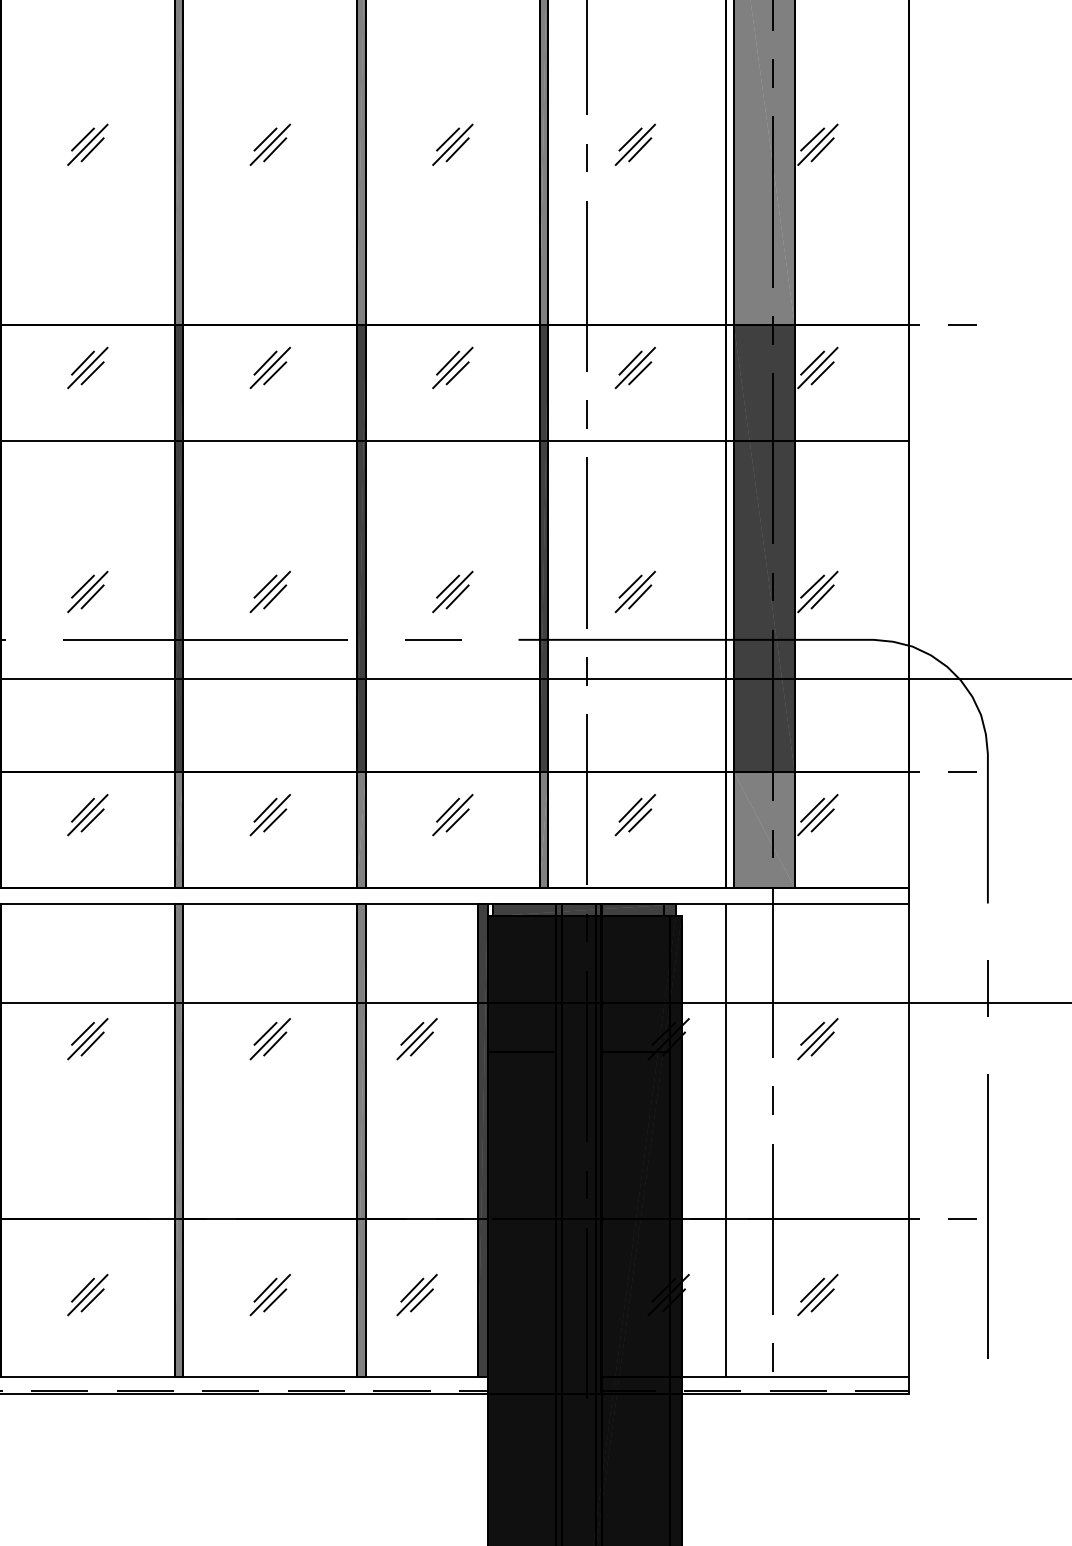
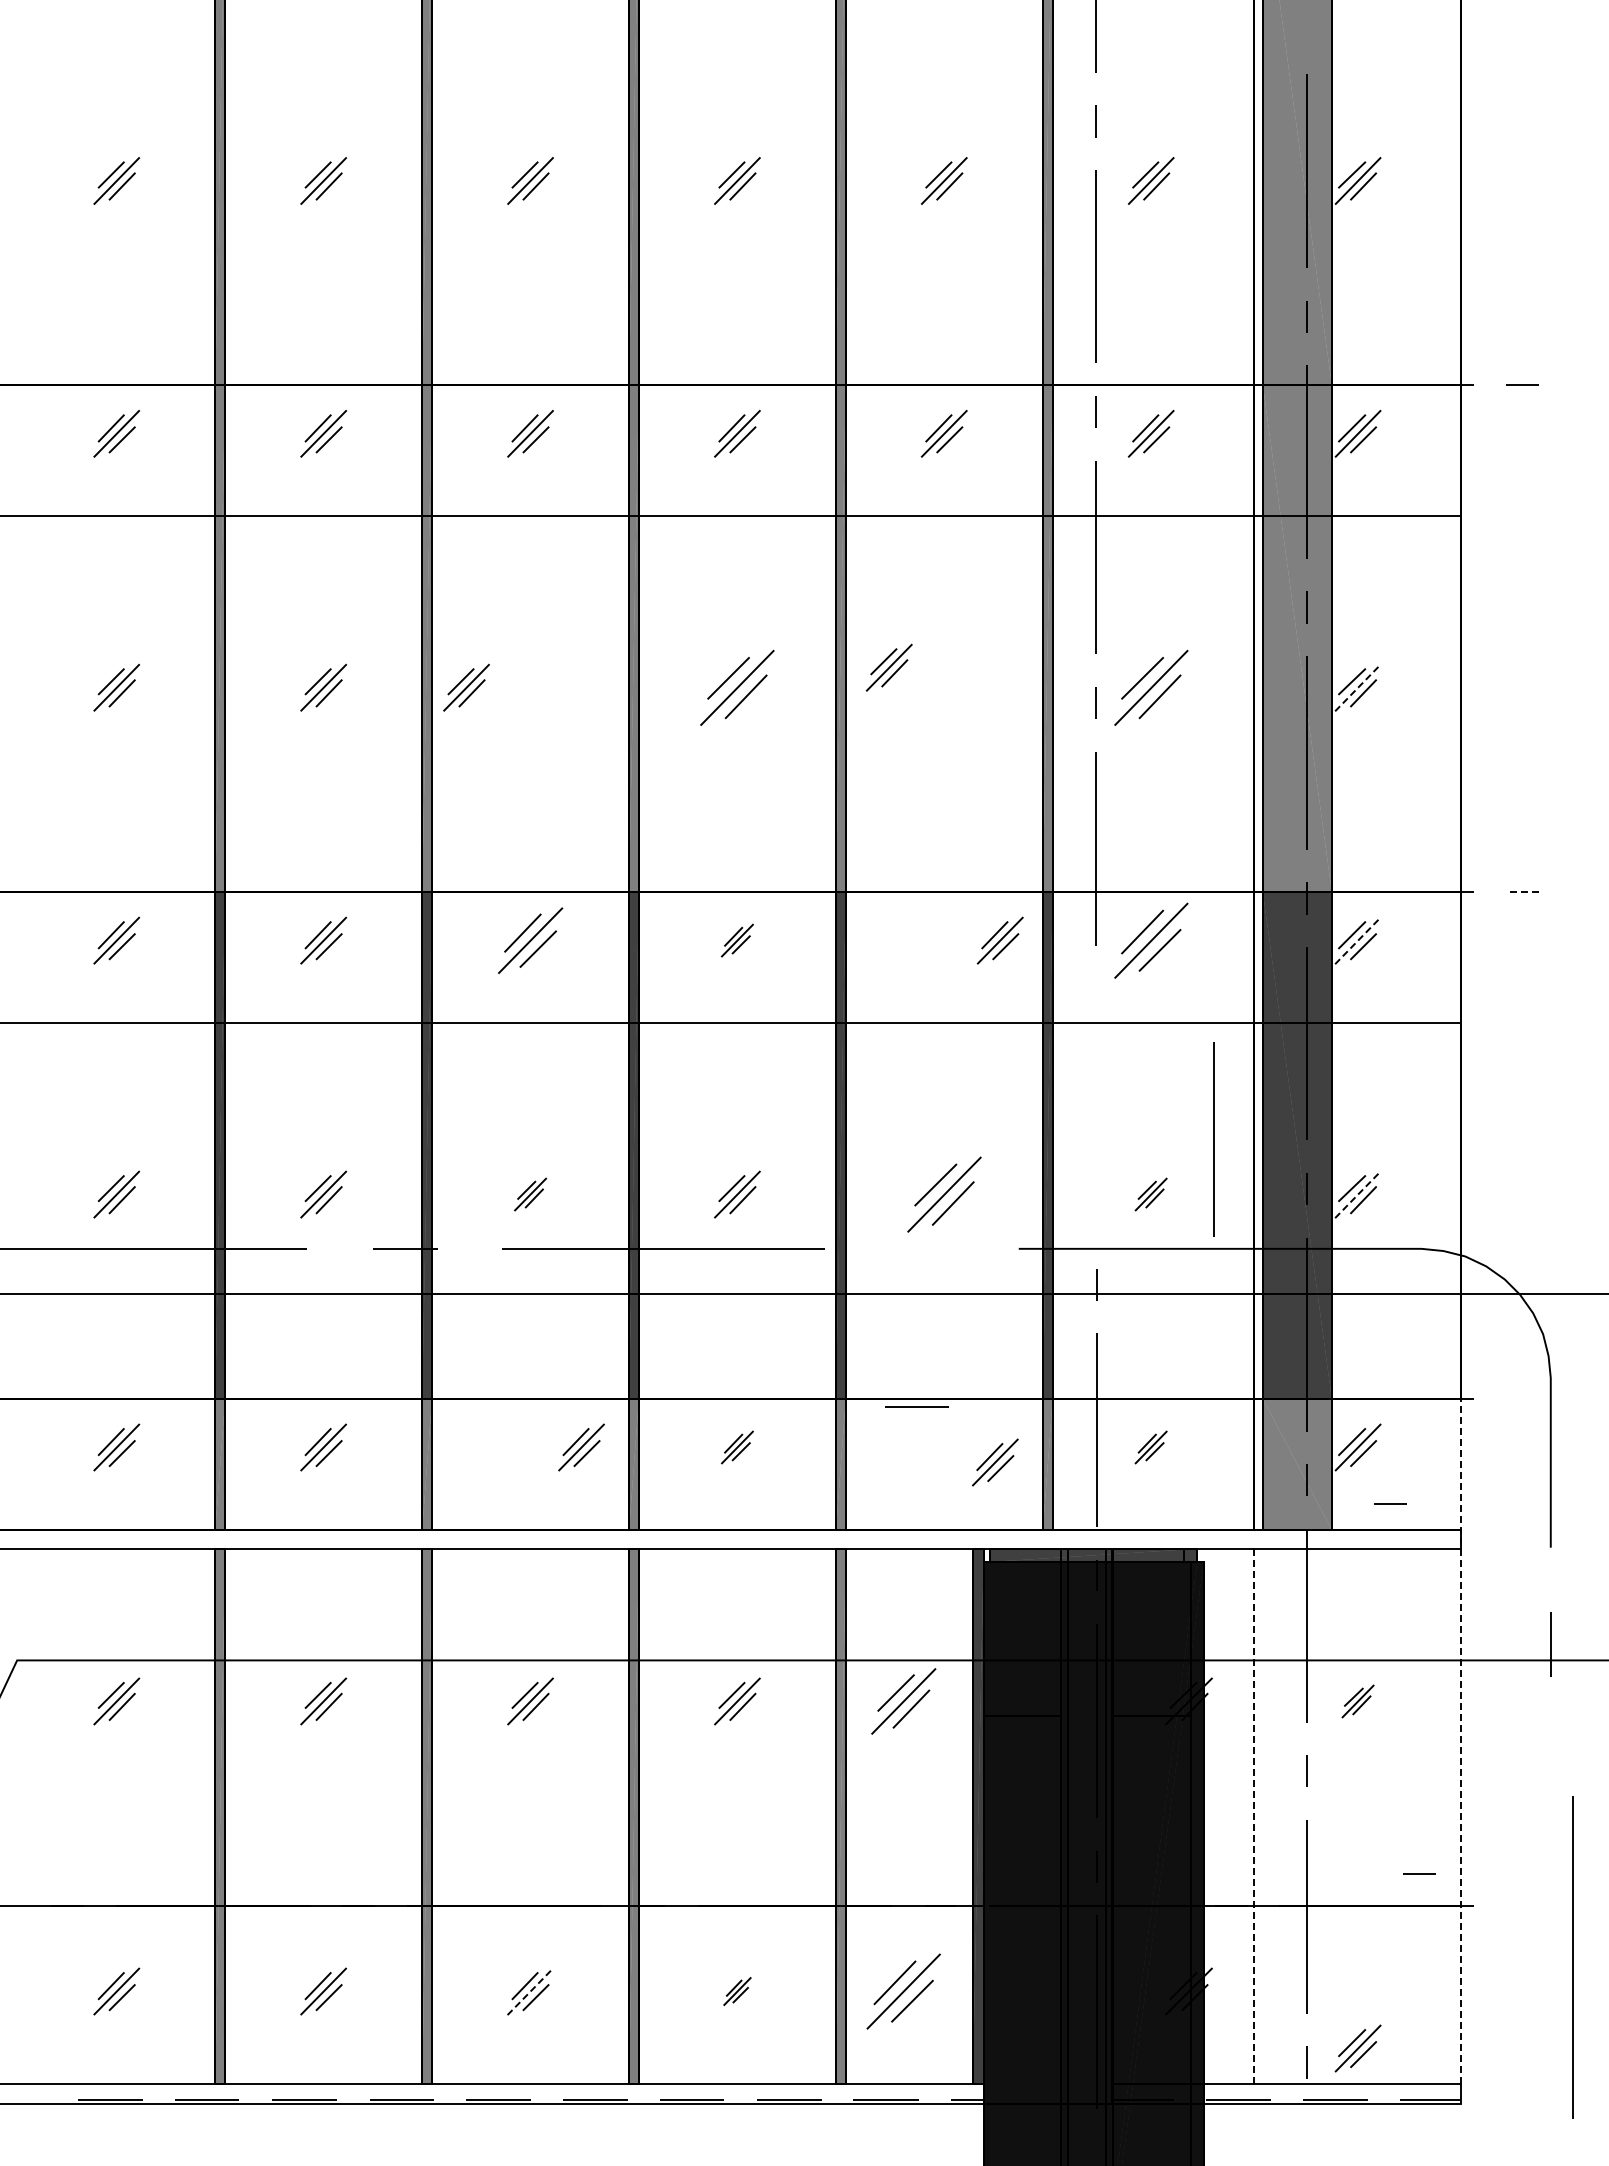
part: (87, 144) -> (466, 687), moved
part: (270, 144) -> (737, 687), size x1.6
part: (452, 144) -> (888, 667), moved
part: (634, 144) -> (1150, 687), size x1.6
line: (818, 144) -> (1358, 687), solid -> dashed
line: (962, 324) -> (1521, 891), solid -> dashed
part: (87, 367) -> (530, 940), size x1.4
part: (270, 367) -> (737, 940), size x0.7
part: (452, 367) -> (999, 940), moved
part: (634, 367) -> (1150, 940), size x1.6
line: (818, 367) -> (1358, 940), solid -> dashed
line: (586, 414) -> (1095, 993), removed
line: (586, 543) -> (1213, 1139), moved
part: (87, 591) -> (530, 1194), size x0.7
part: (452, 591) -> (943, 1194), size x1.6
part: (634, 591) -> (1150, 1194), size x0.7
line: (818, 591) -> (1358, 1194), solid -> dashed
line: (432, 639) -> (916, 1406), moved
line: (962, 771) -> (1390, 1503), moved
part: (87, 815) -> (581, 1447), moved
part: (270, 815) -> (737, 1447), size x0.7
part: (453, 815) -> (995, 1462), moved
part: (634, 815) -> (1150, 1447), size x0.7
part: (416, 1039) -> (903, 1701), size x1.4
part: (817, 1039) -> (1357, 1701), size x0.7
line: (909, 1074) -> (1461, 1741), solid -> dashed
line: (726, 1140) -> (1254, 1816), solid -> dashed
line: (987, 1216) -> (1572, 1957), moved
line: (962, 1219) -> (1419, 1873), moved
line: (87, 1295) -> (530, 1991), solid -> dashed
part: (270, 1295) -> (737, 1991), size x0.6
part: (416, 1295) -> (903, 1991), size x1.6
part: (817, 1295) -> (1357, 2048), moved

